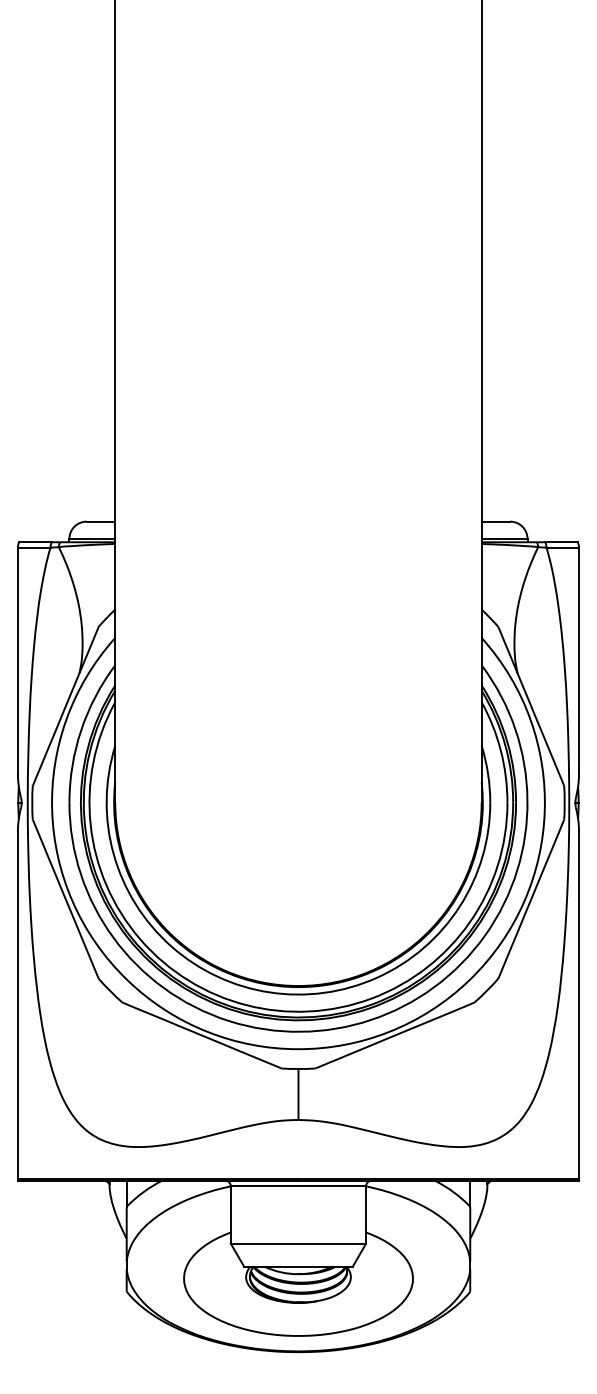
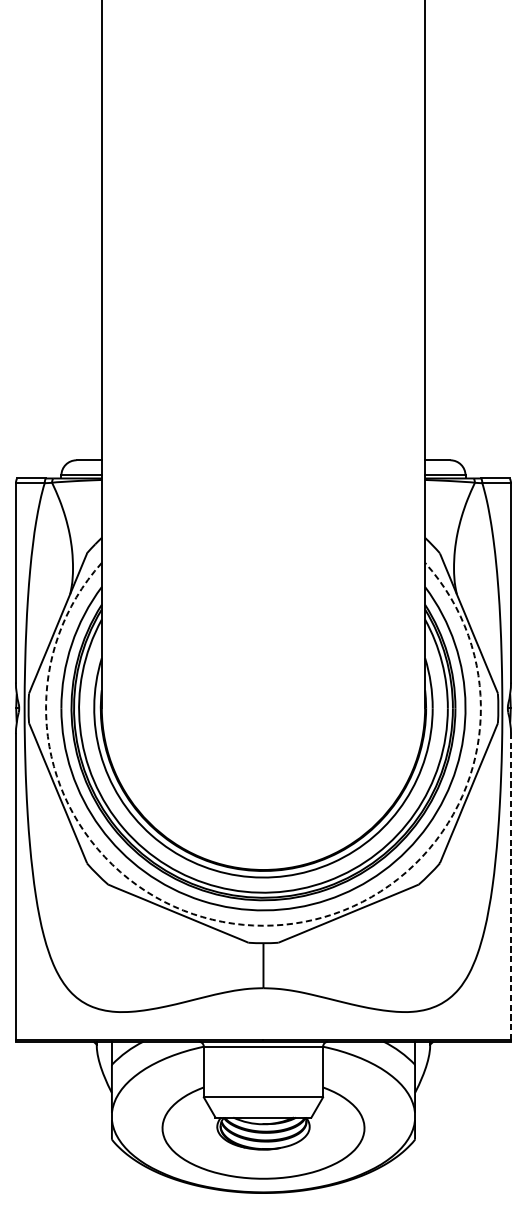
line: (579, 1004) -> (511, 886), solid -> dashed
arc: (298, 1049) -> (263, 926), solid -> dashed

